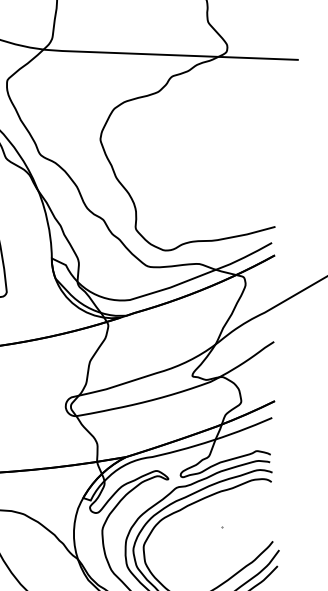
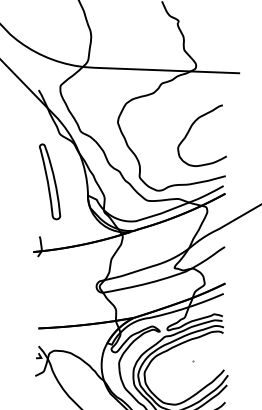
curve: (218, 152) -> (190, 130), added

